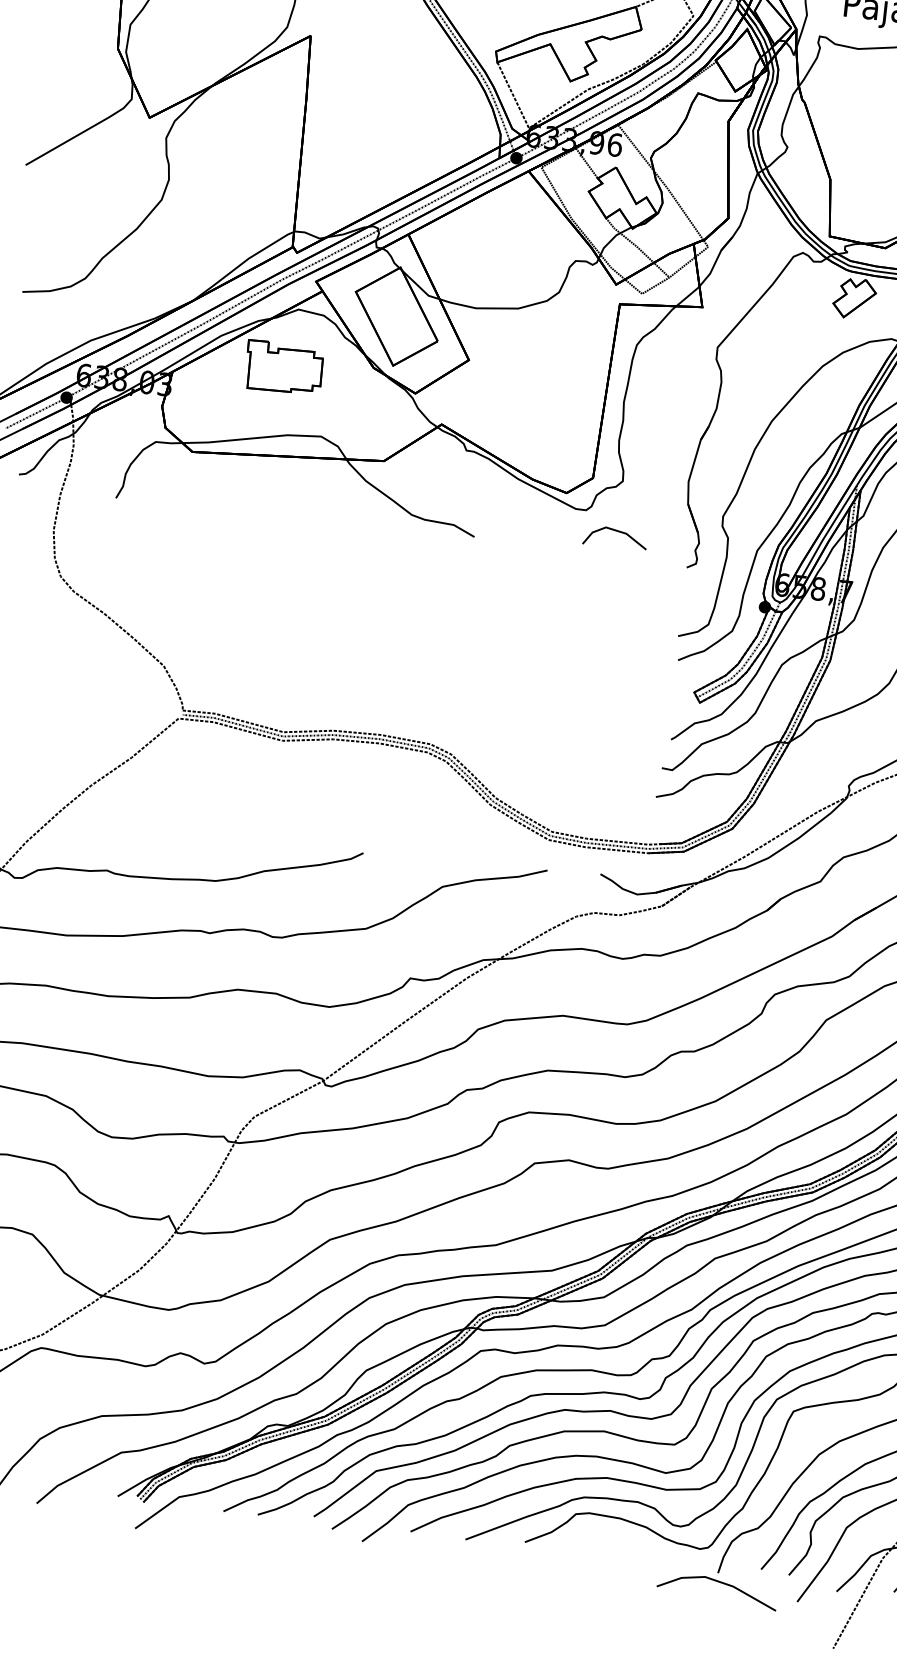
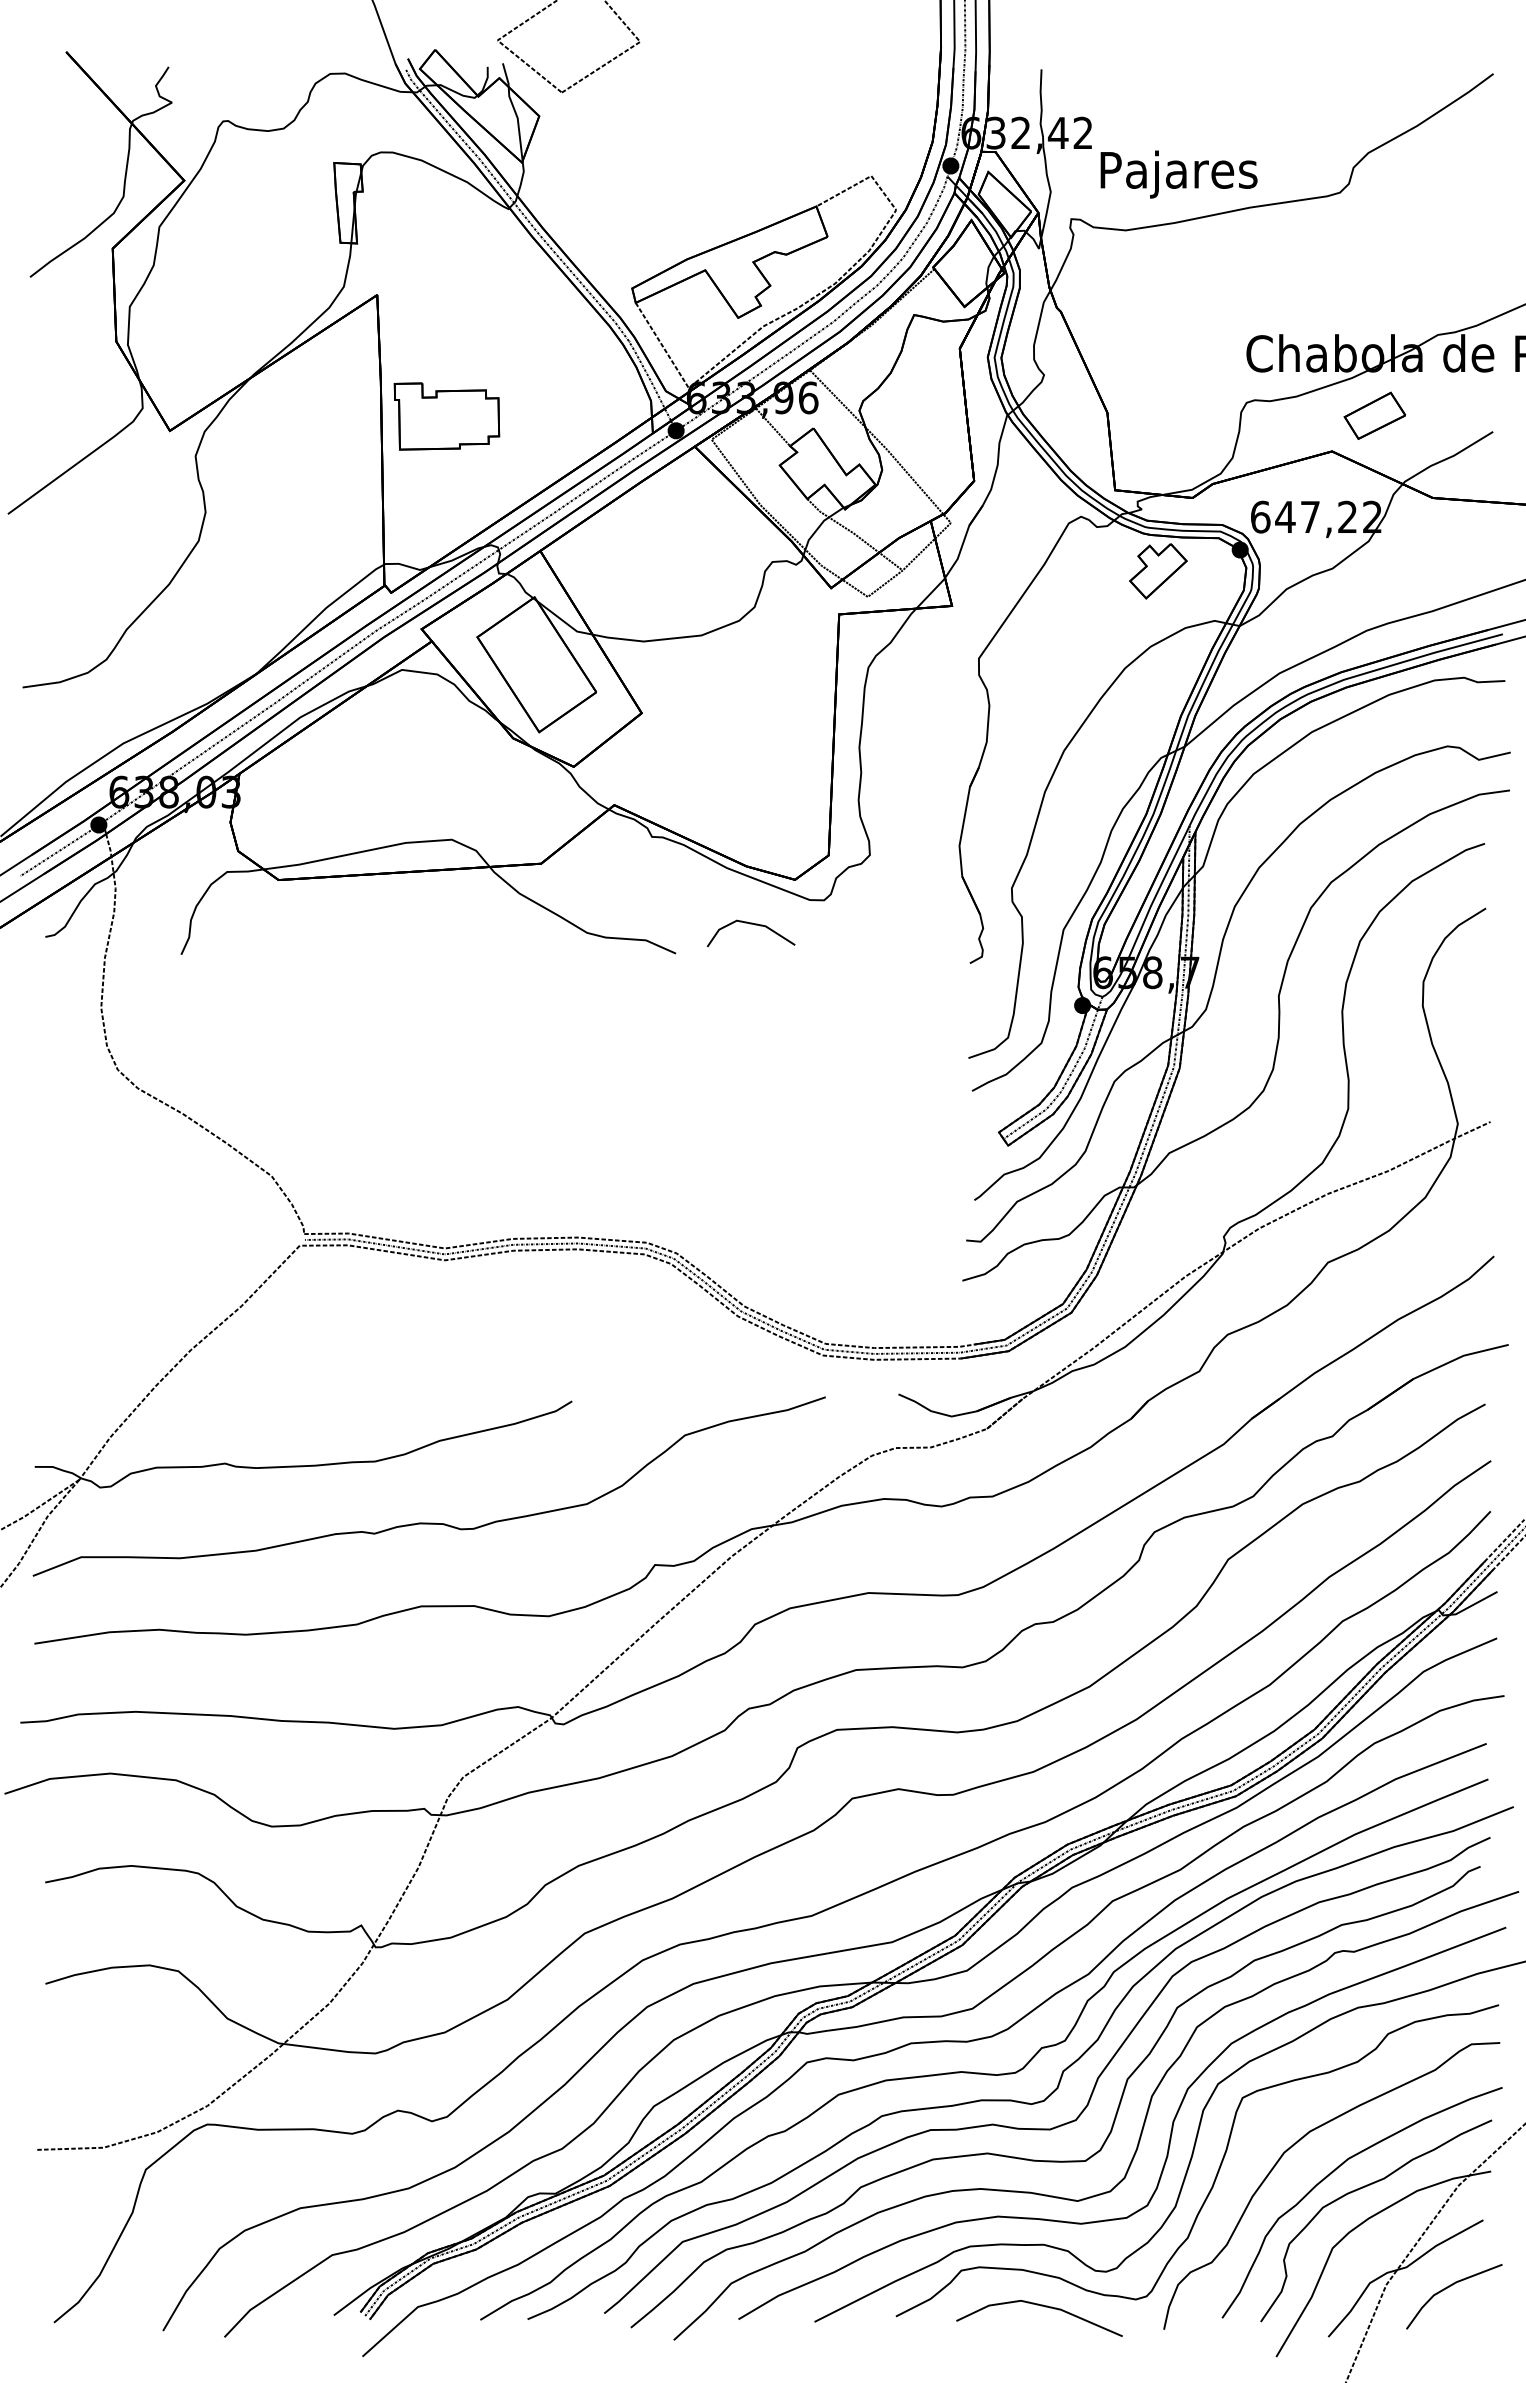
part: (283, 367) -> (446, 416), moved
line: (615, 531) -> (750, 924), moved
line: (718, 1582) -> (1040, 2306), moved

